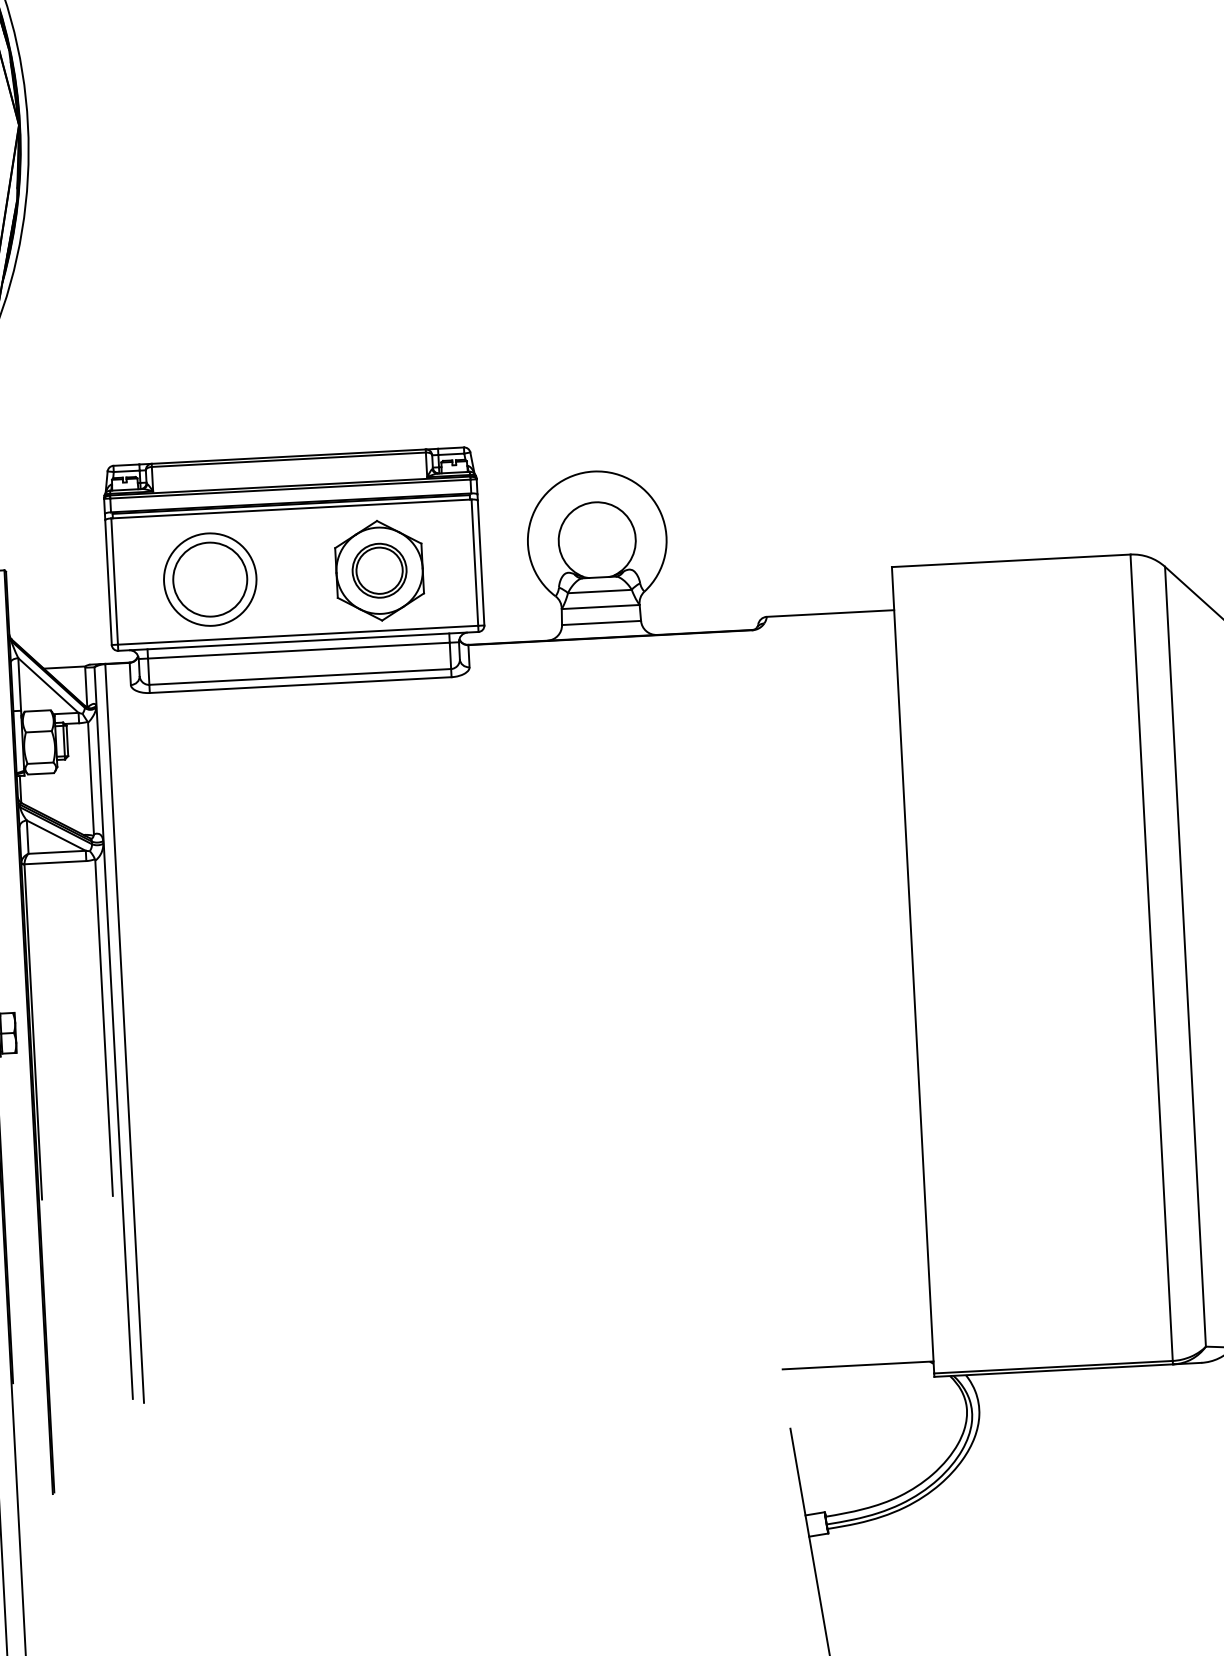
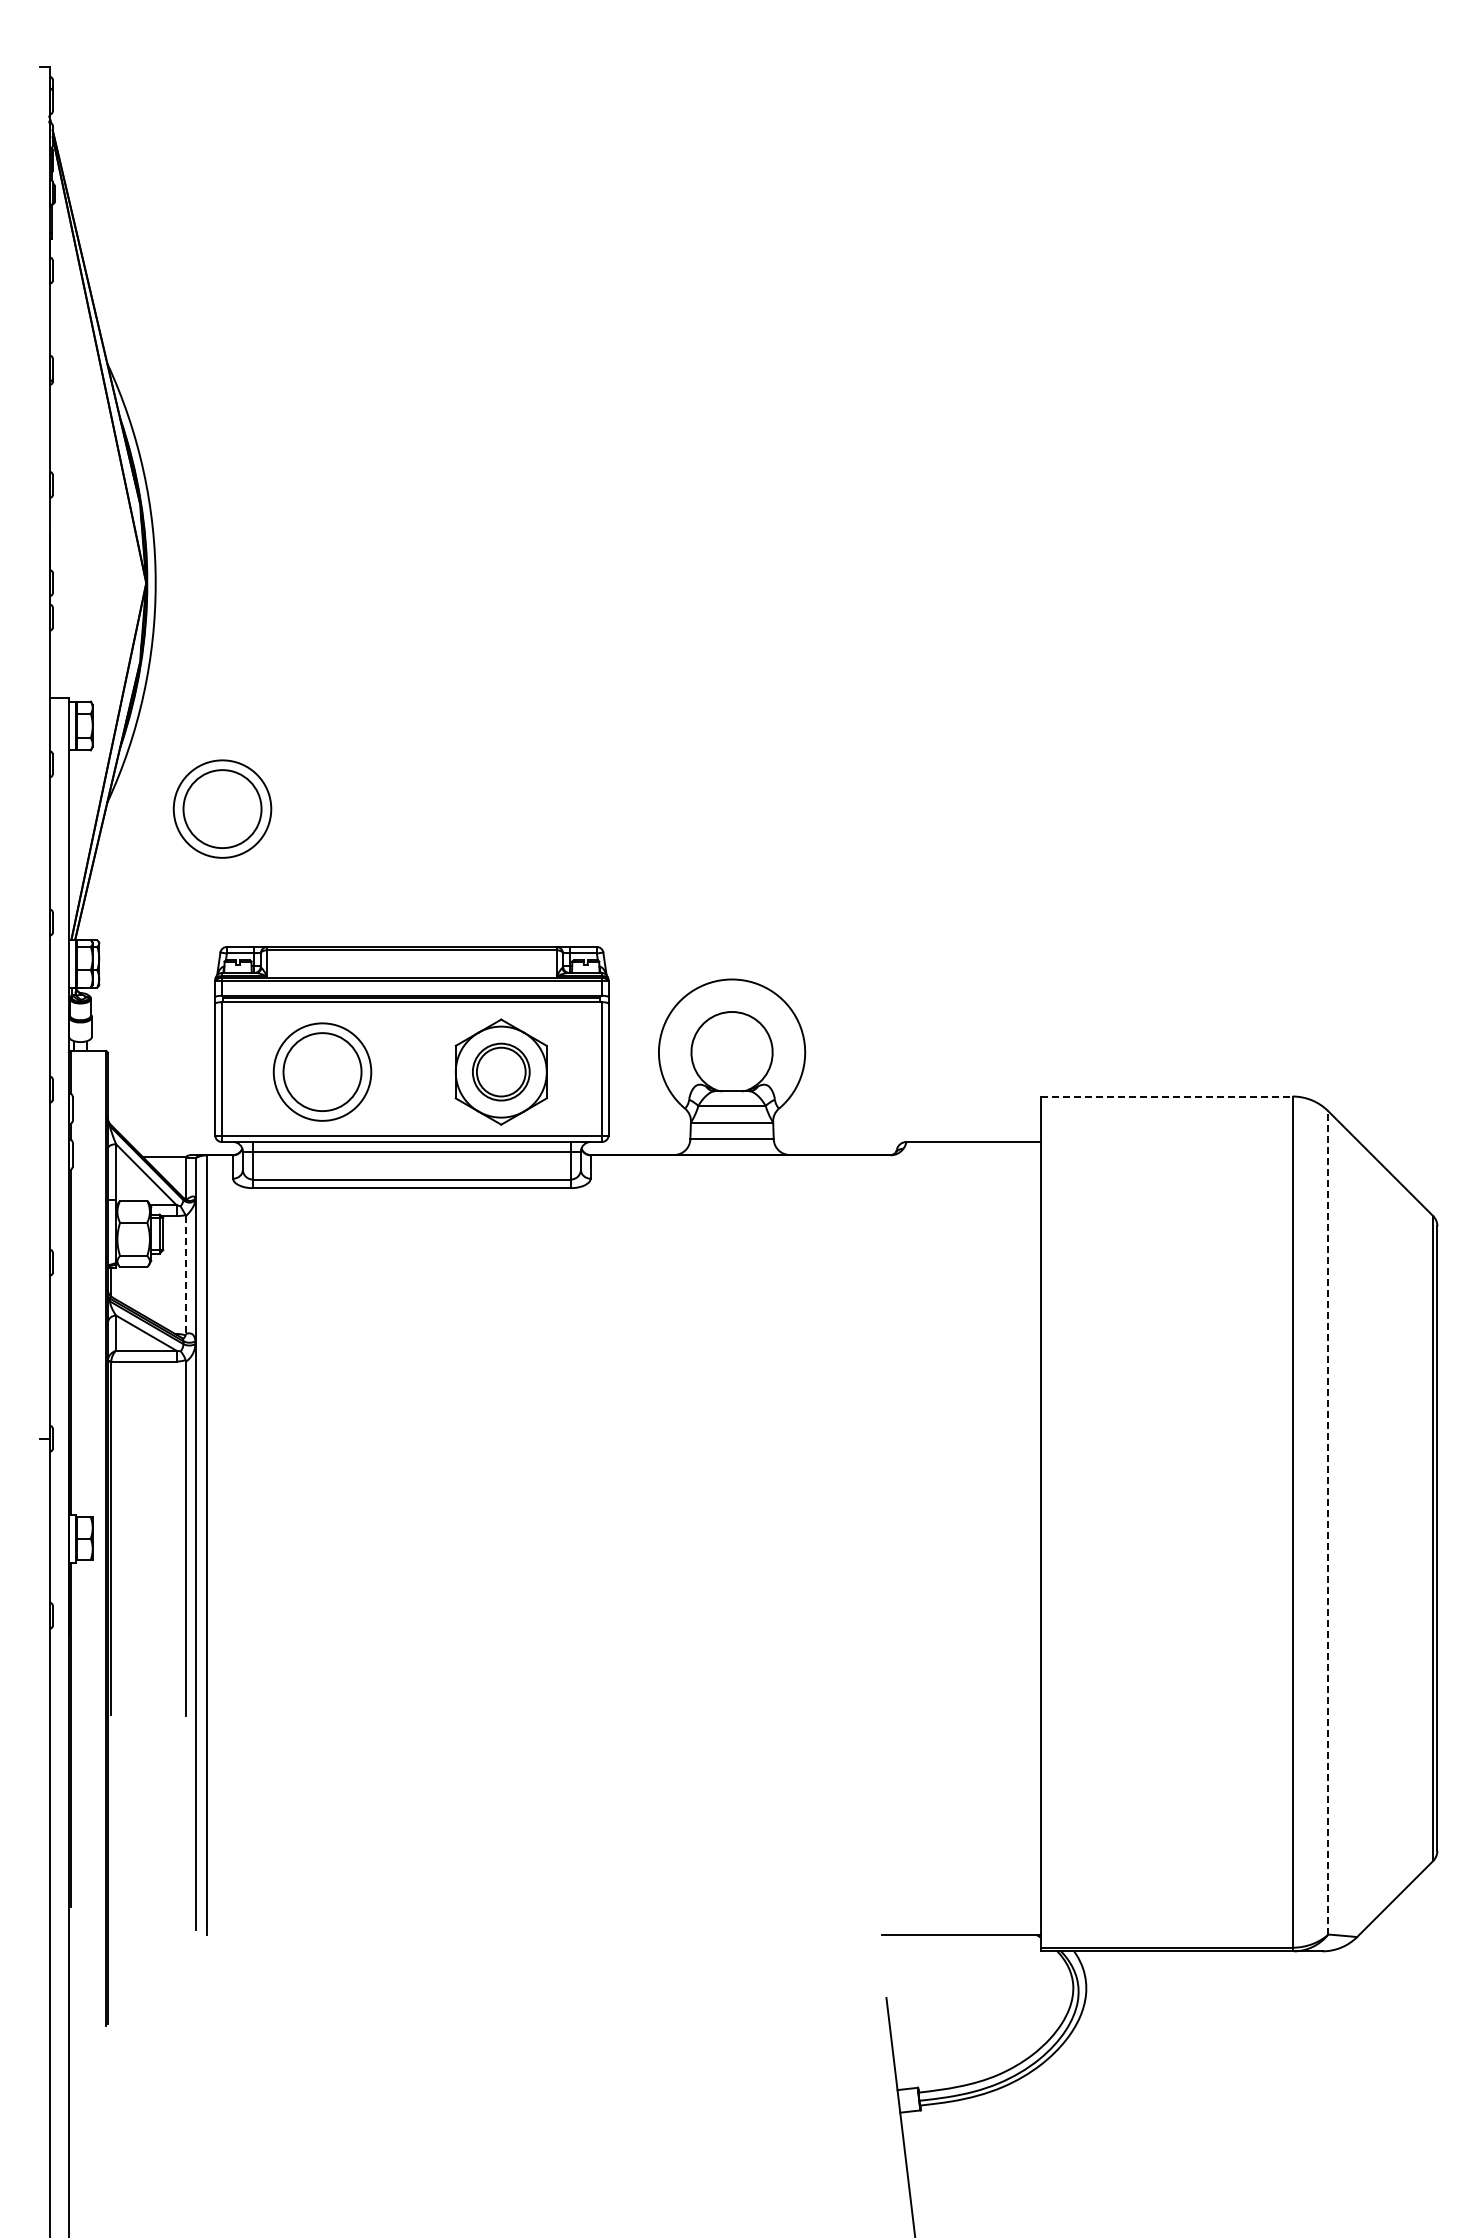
part: (102, 334) -> (222, 808), added
line: (1010, 560) -> (1166, 1096), solid -> dashed
line: (91, 779) -> (186, 1275), solid -> dashed
line: (1185, 956) -> (1328, 1522), solid -> dashed

